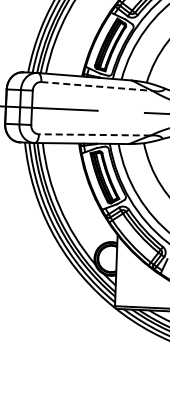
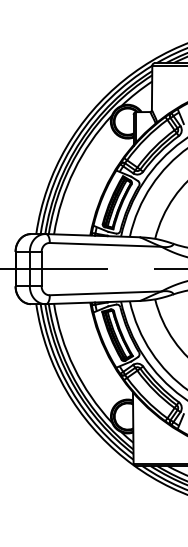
line: (96, 86) -> (105, 244), dashed -> solid
line: (94, 135) -> (105, 293), dashed -> solid

